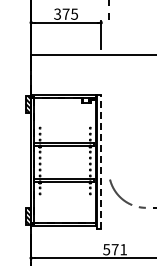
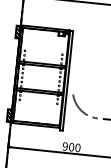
line: (101, 162) -> (68, 81), dashed -> solid
text: (115, 249) -> (71, 147), 571 -> 900

